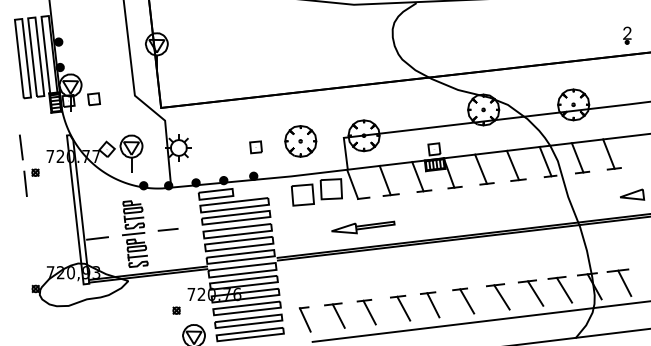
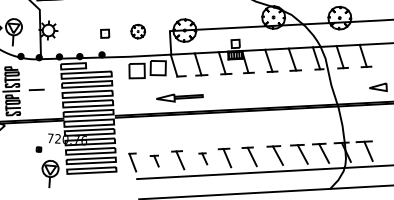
part: (300, 141) -> (137, 31), size x0.6
part: (400, 307) -> (203, 158), size x0.6
part: (334, 315) -> (154, 160), size x0.6

